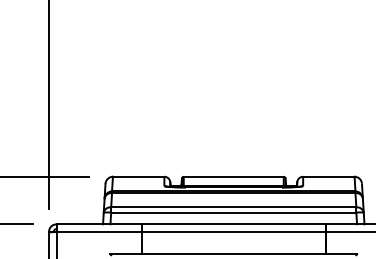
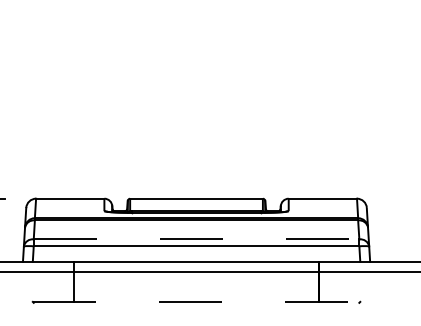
line: (233, 207) -> (196, 239), solid -> dashed
line: (234, 254) -> (197, 301), solid -> dashed

